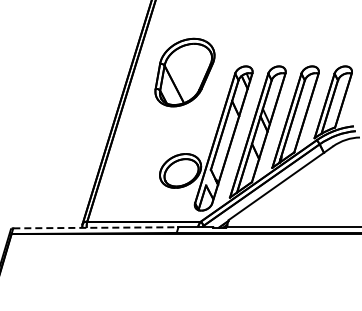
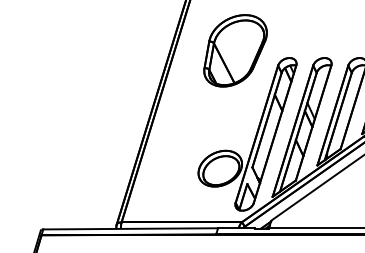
part: (184, 72) -> (235, 50), moved
line: (95, 227) -> (130, 228), dashed -> solid

